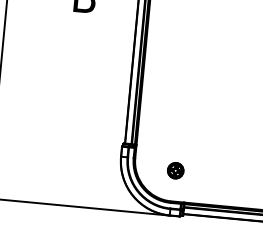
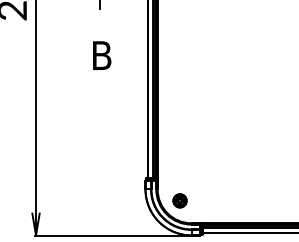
part: (175, 170) -> (179, 200), moved

